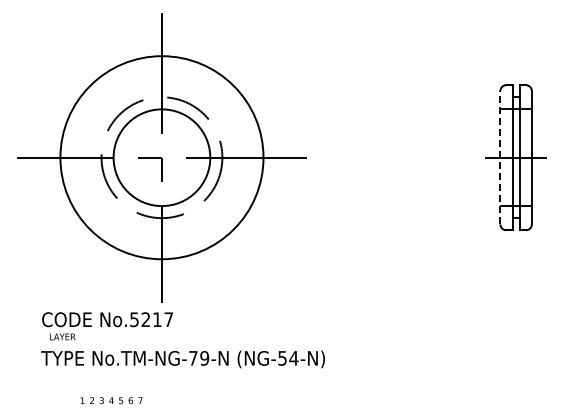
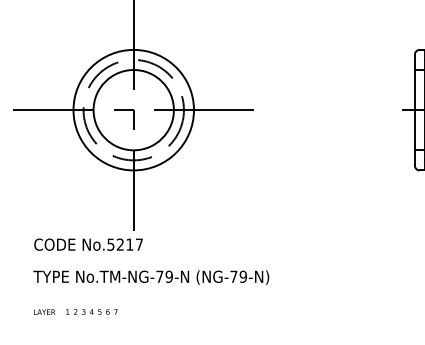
circle: (161, 157) -> (133, 109), size x0.71
line: (500, 157) -> (414, 109), dashed -> solid
text: (62, 336) -> (44, 311), moved
text: (288, 357) -> (238, 276), (NG-54-N) -> (NG-79-N)

